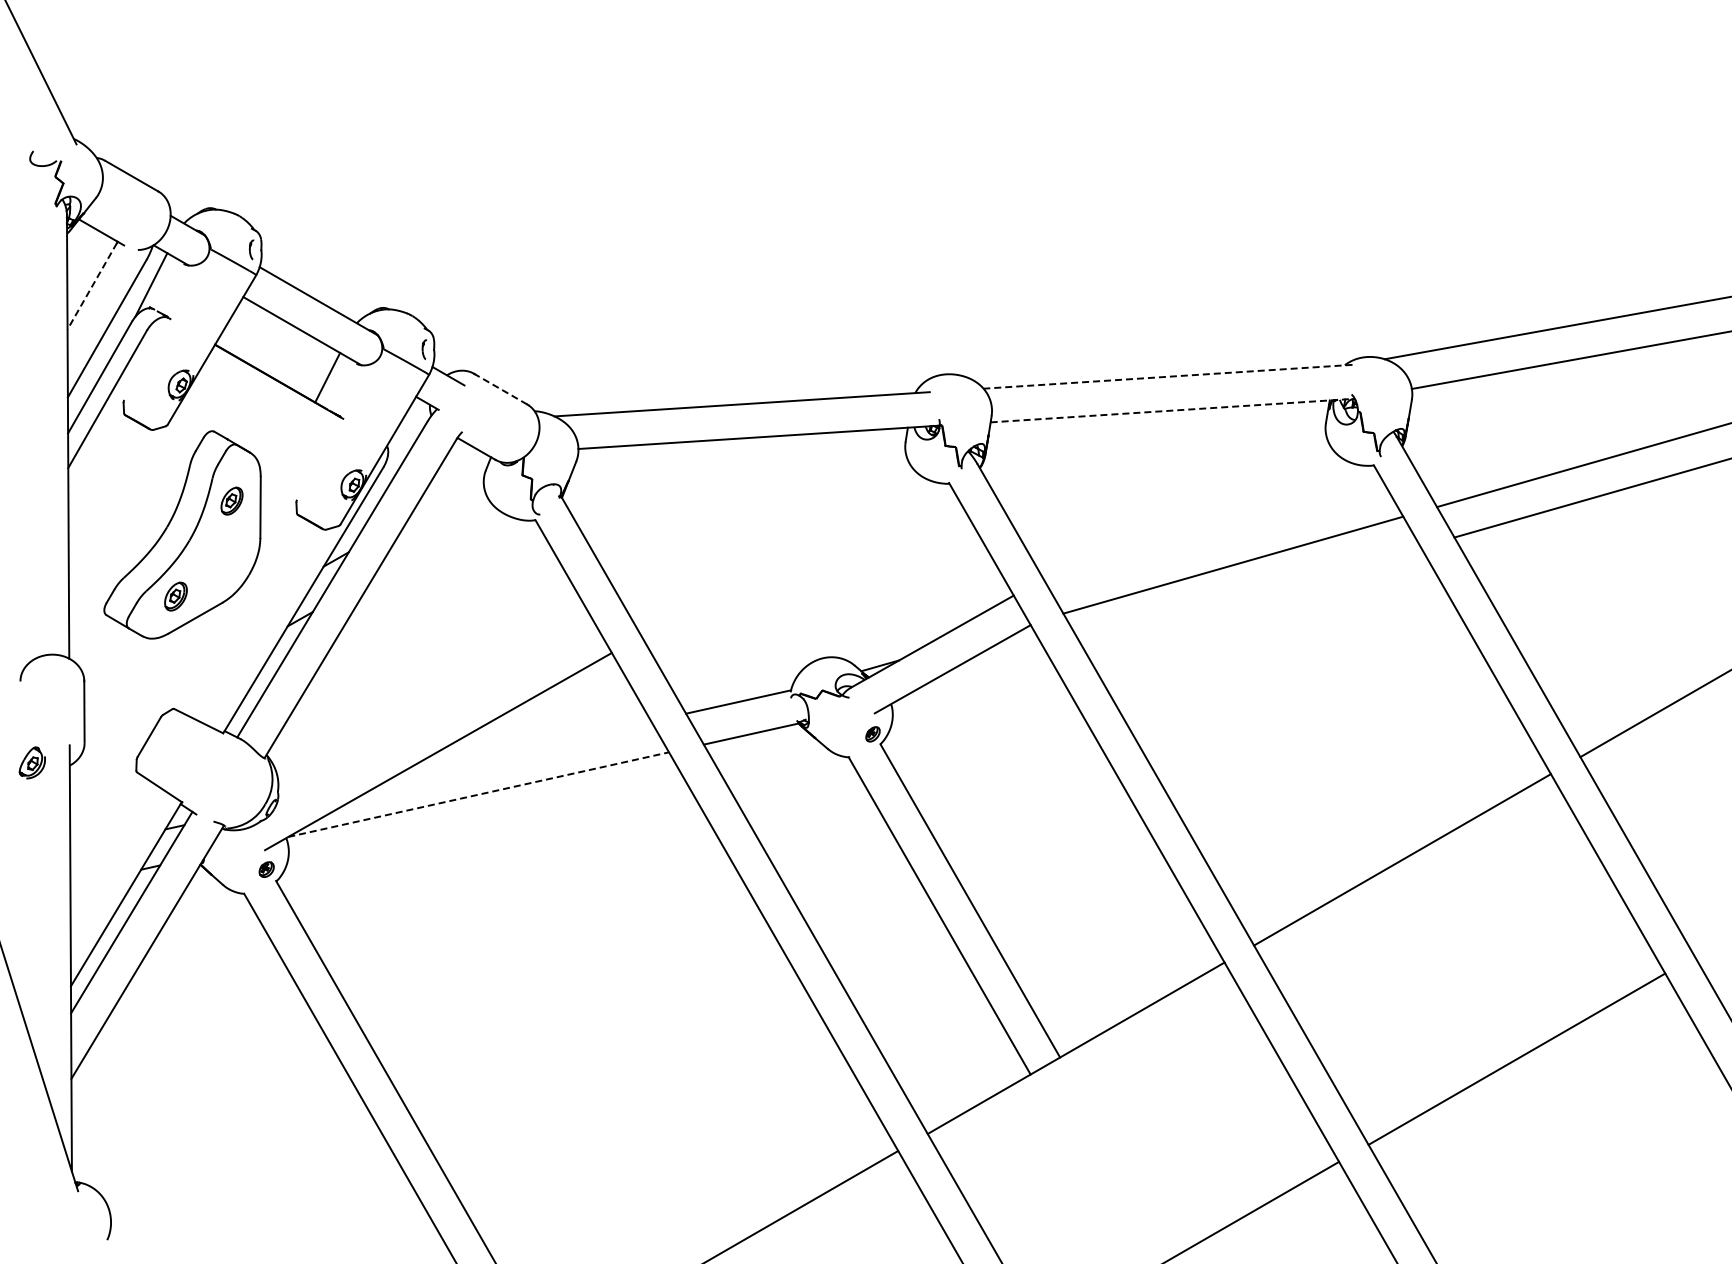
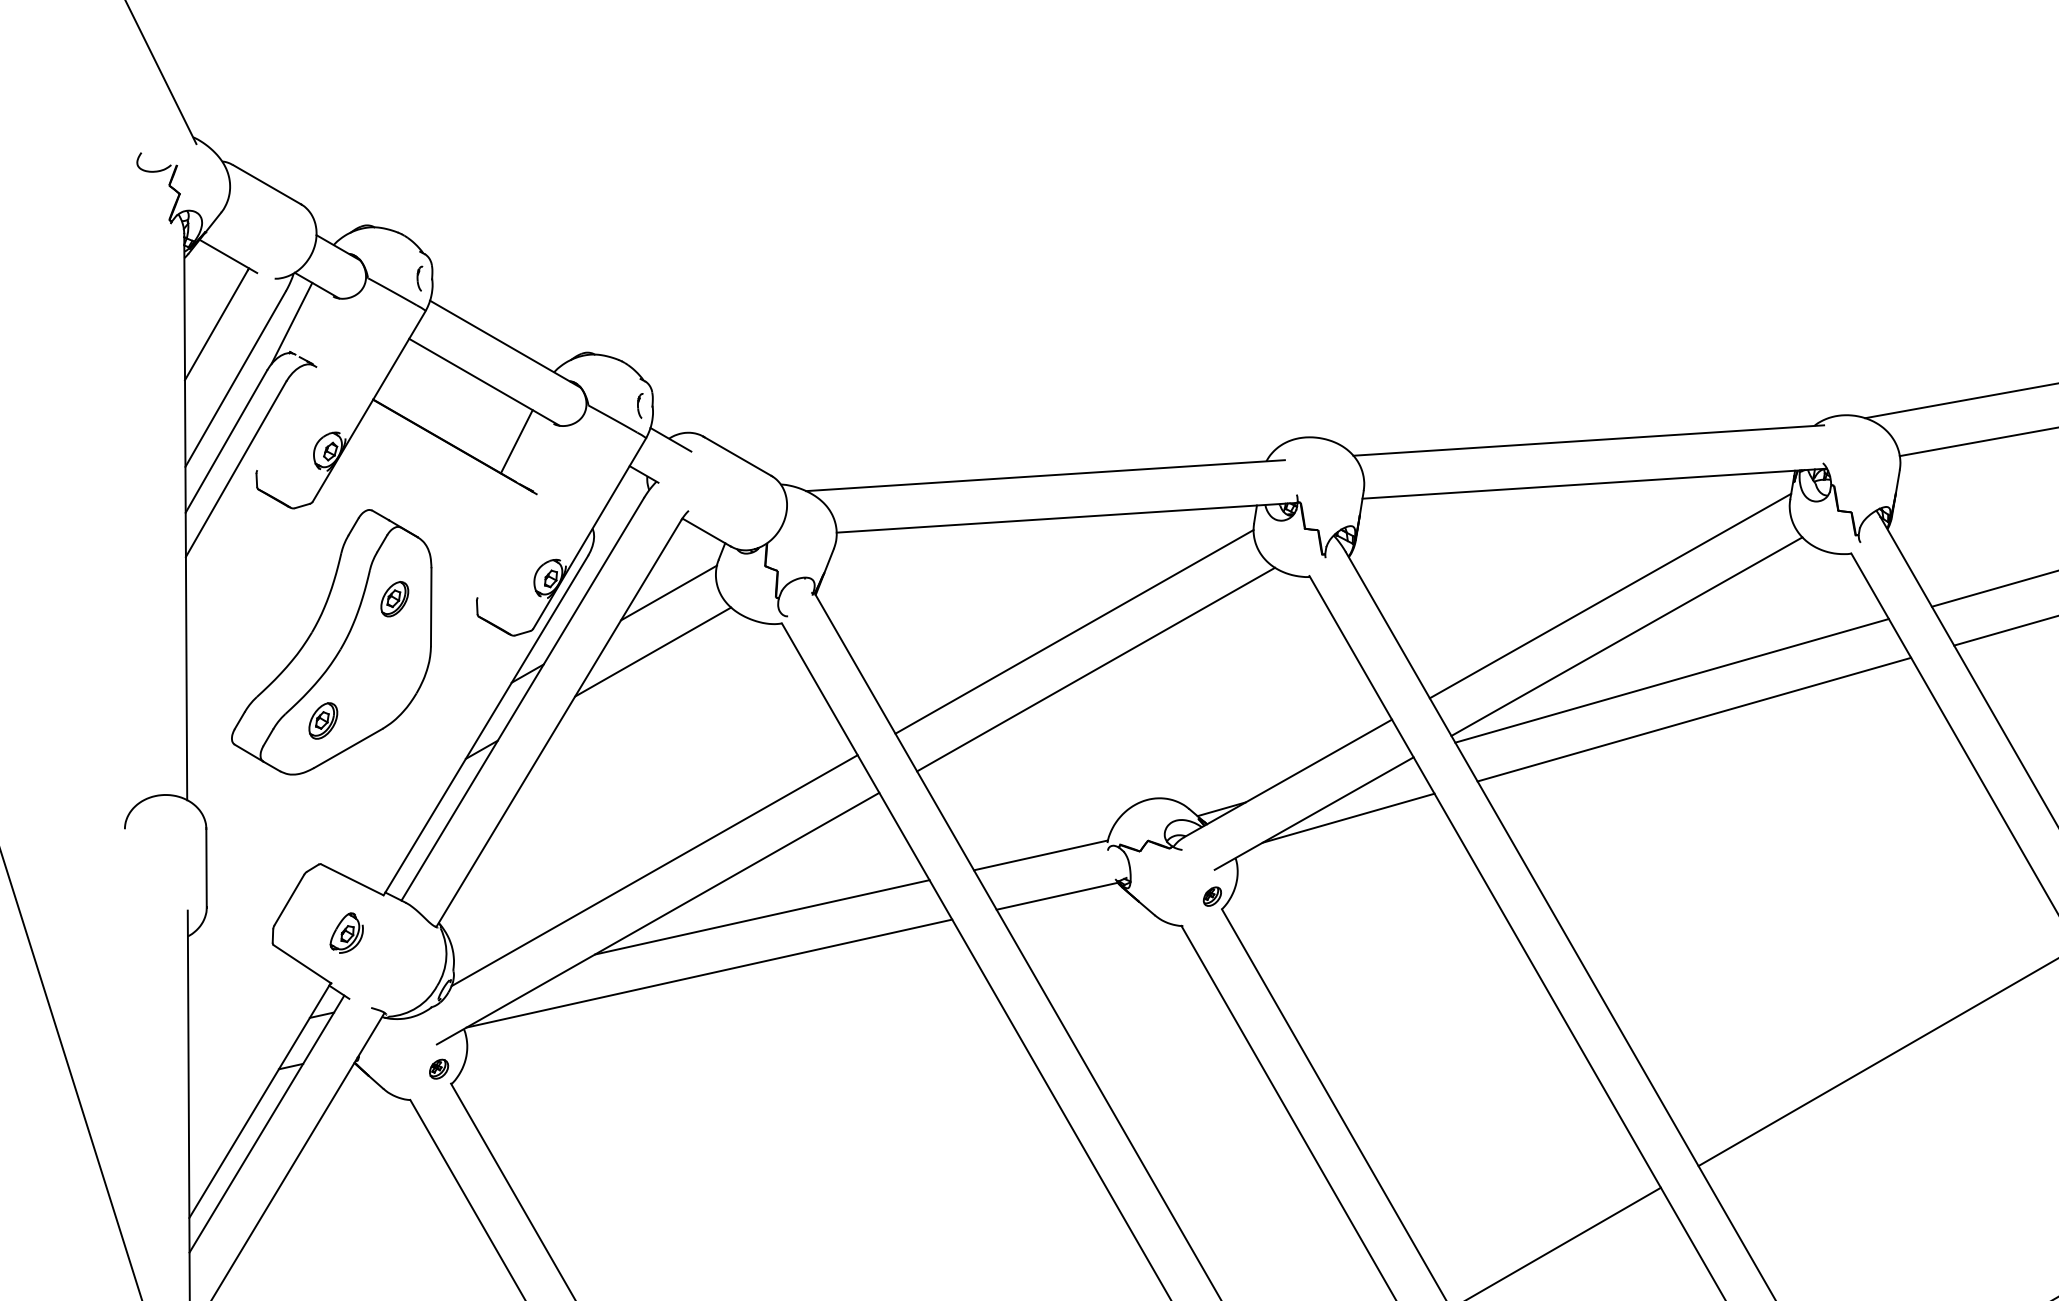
line: (92, 286) -> (216, 325), dashed -> solid
line: (1168, 376) -> (1589, 440), dashed -> solid
line: (500, 389) -> (737, 456), dashed -> solid
line: (1173, 410) -> (1595, 483), dashed -> solid
line: (446, 495) -> (668, 591), added
line: (1184, 498) -> (1609, 595), added
line: (764, 526) -> (1074, 631), added
line: (1197, 530) -> (1626, 636), added
line: (434, 542) -> (653, 651), added
line: (781, 556) -> (1095, 669), added
line: (1250, 595) -> (1693, 719), added
line: (979, 672) -> (1348, 817), added
line: (435, 713) -> (654, 870), added
line: (520, 750) -> (762, 917), added
part: (31, 762) -> (345, 932), moved
line: (479, 794) -> (710, 973), dashed -> solid

